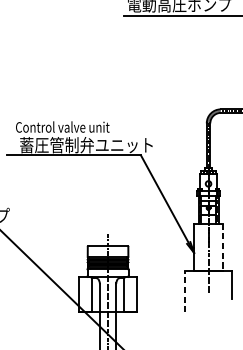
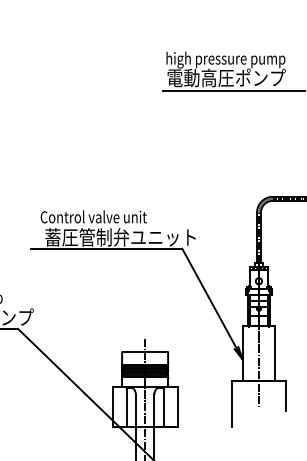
line: (223, 247) -> (275, 353), dashed -> solid
line: (185, 291) -> (232, 403), dashed -> solid

